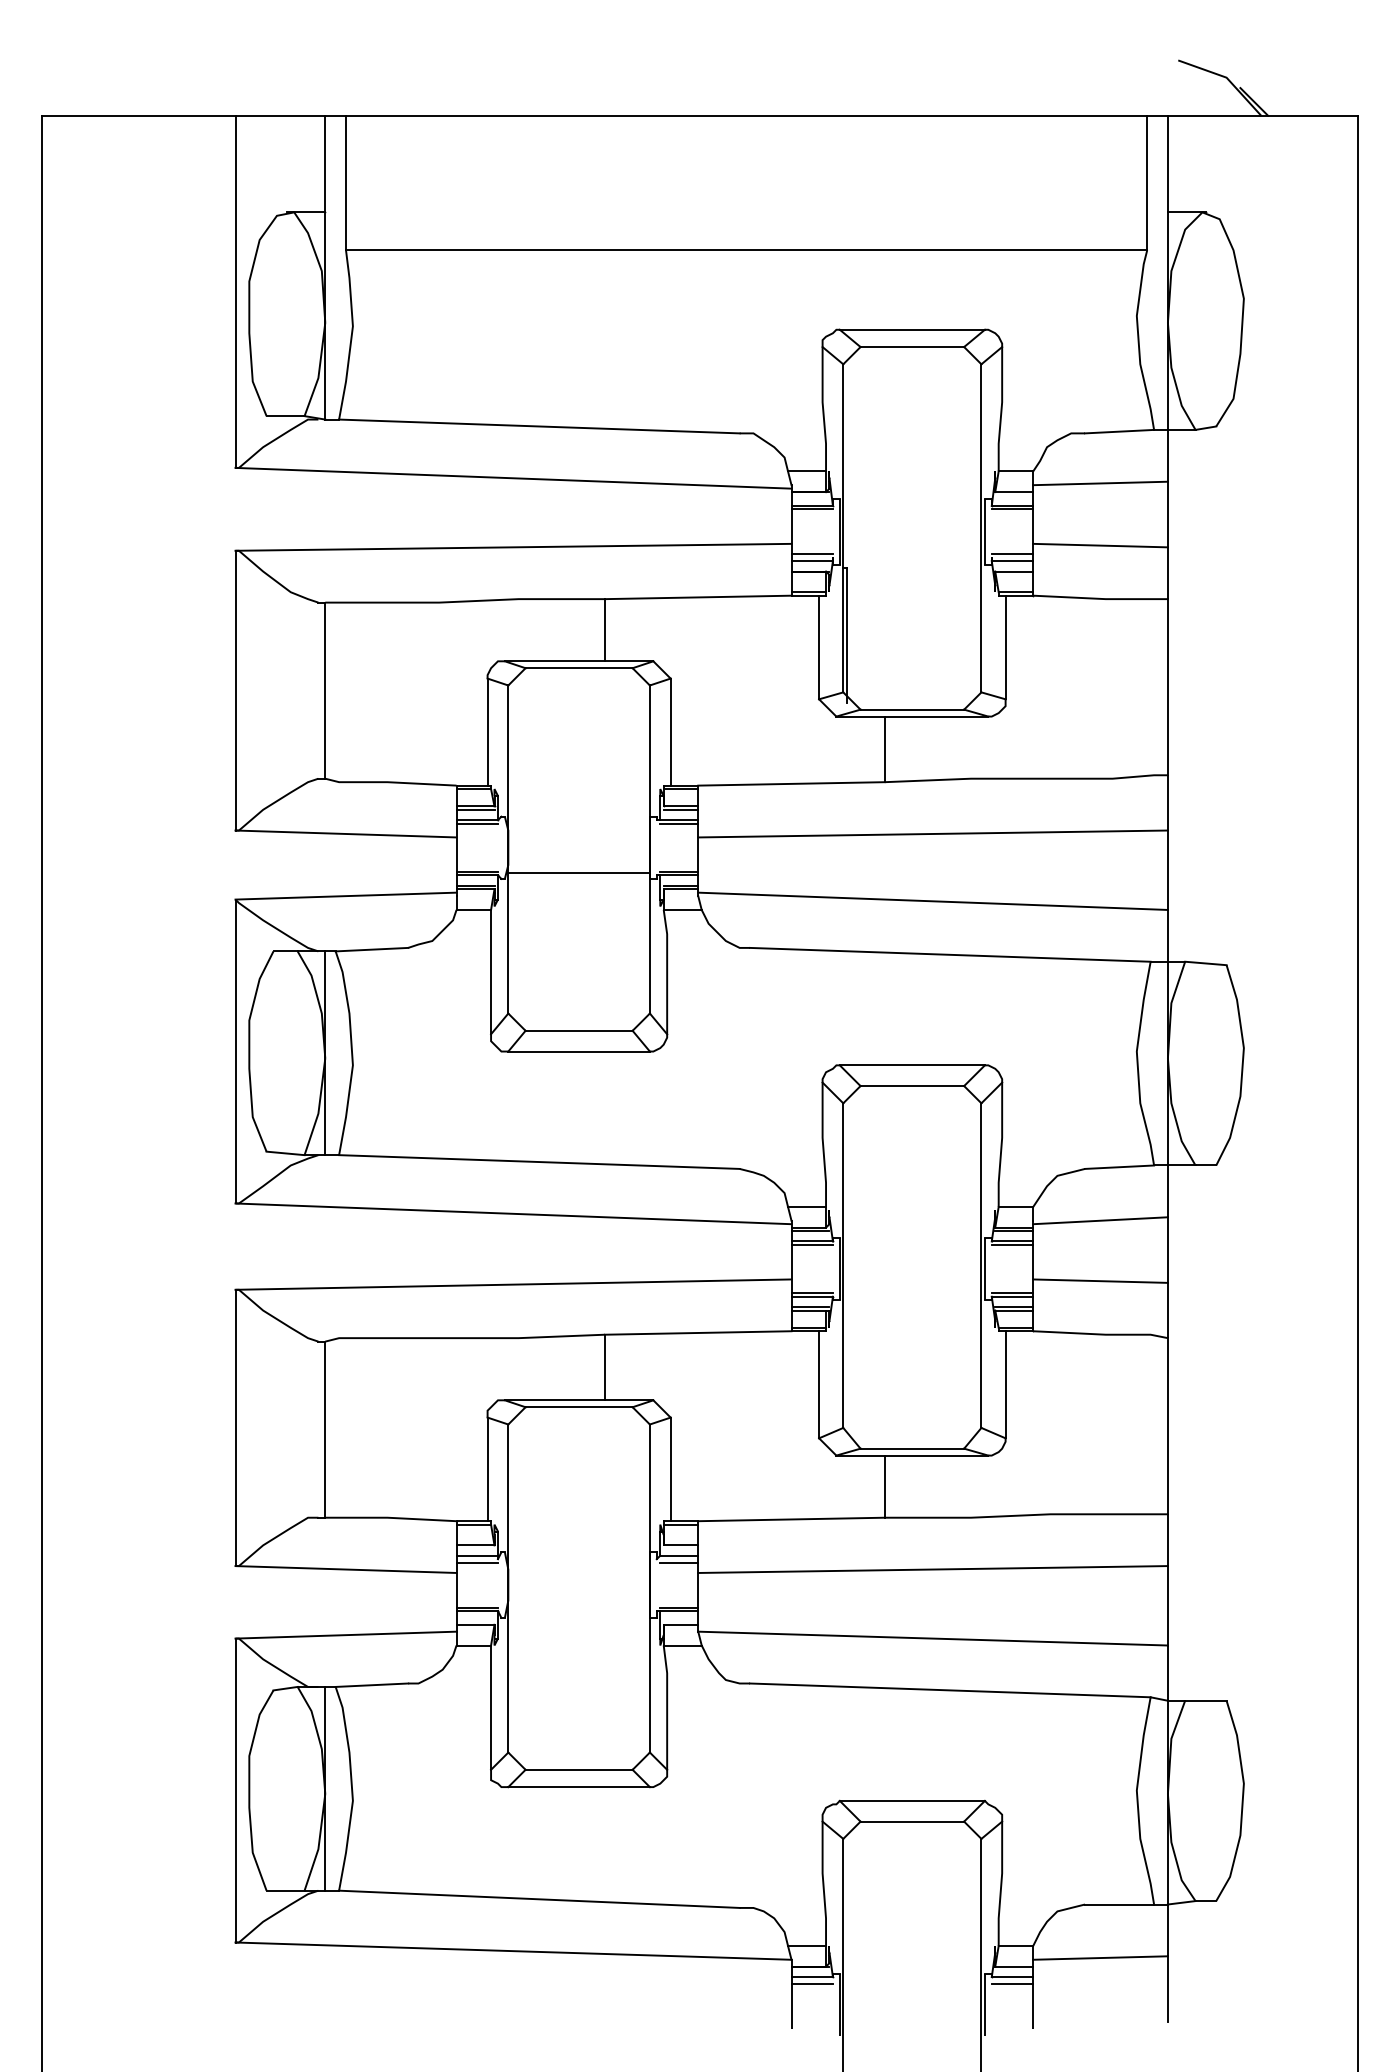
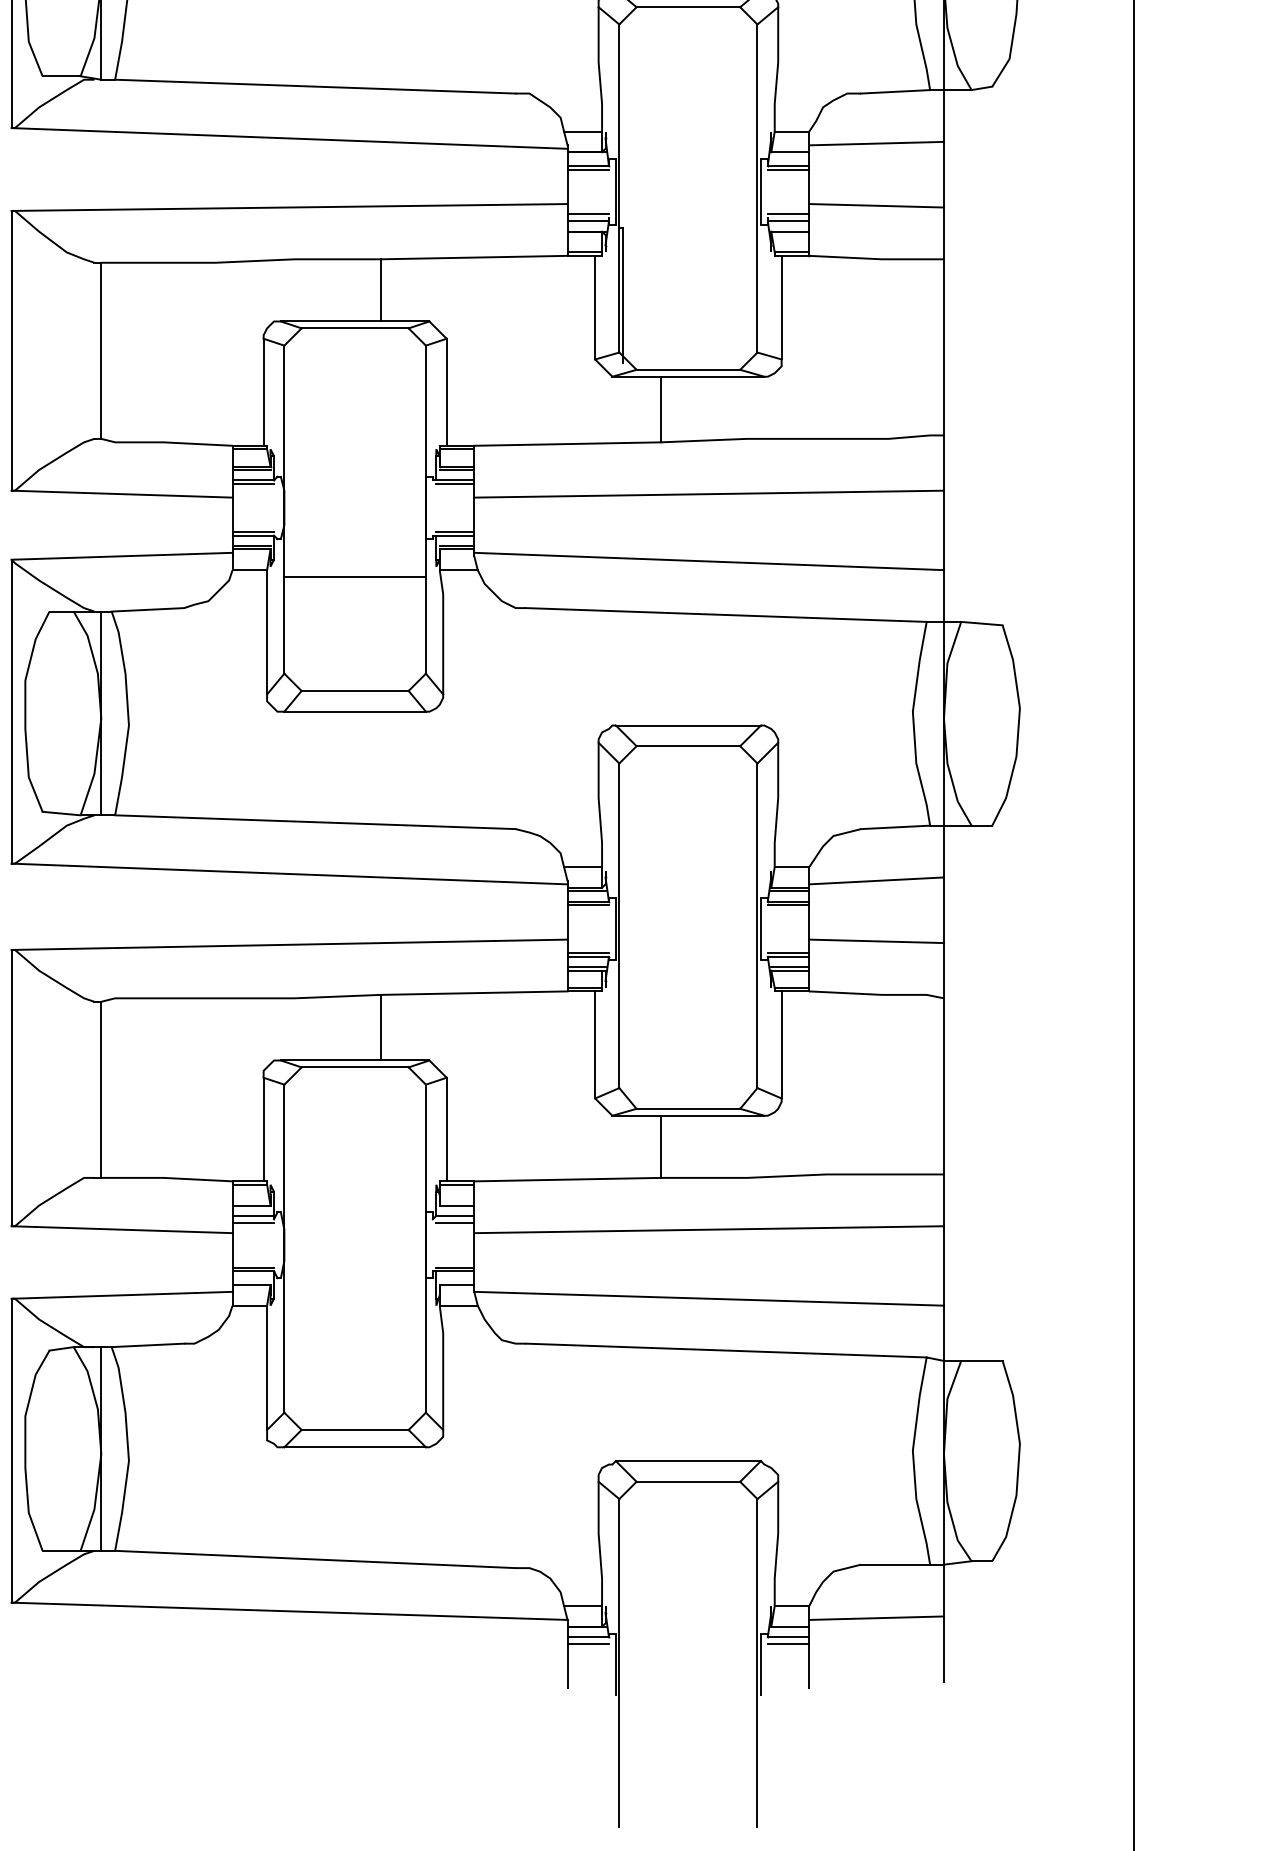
line: (578, 872) -> (354, 576), moved

